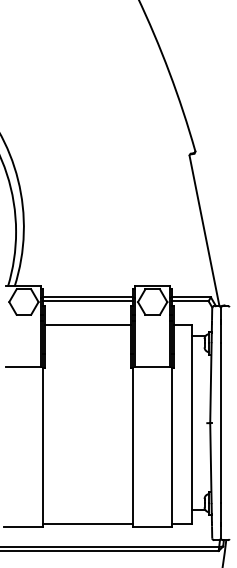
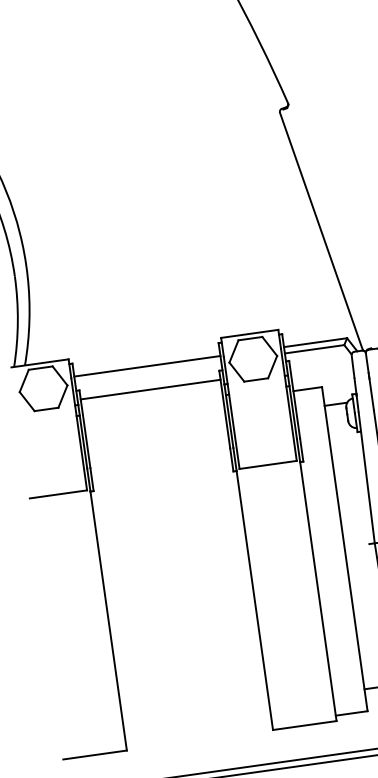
line: (88, 301) -> (148, 373), removed
line: (88, 324) -> (150, 389), moved
line: (88, 523) -> (199, 734), removed

